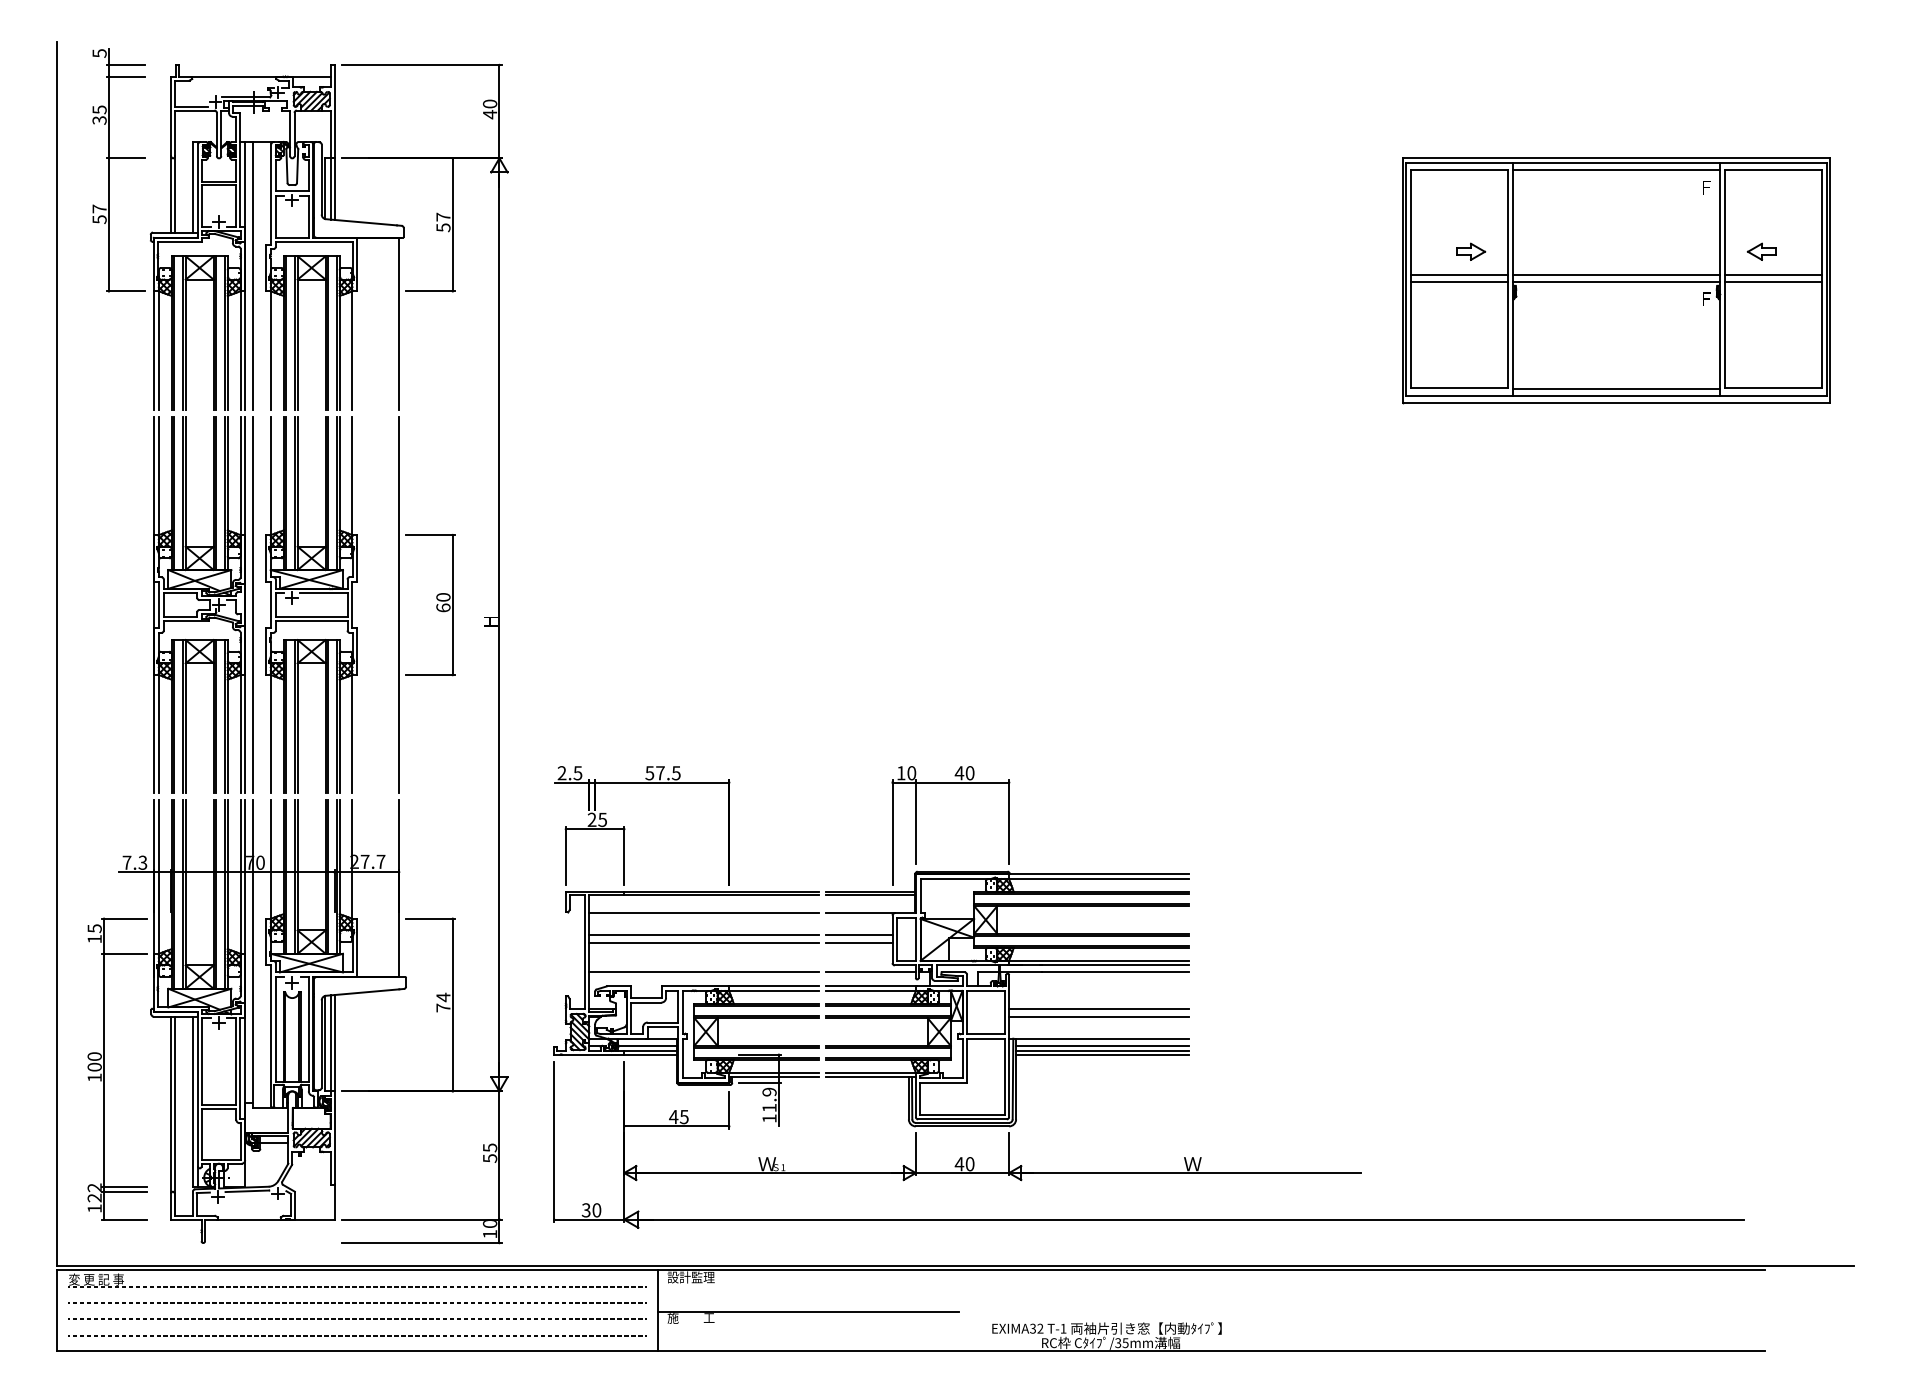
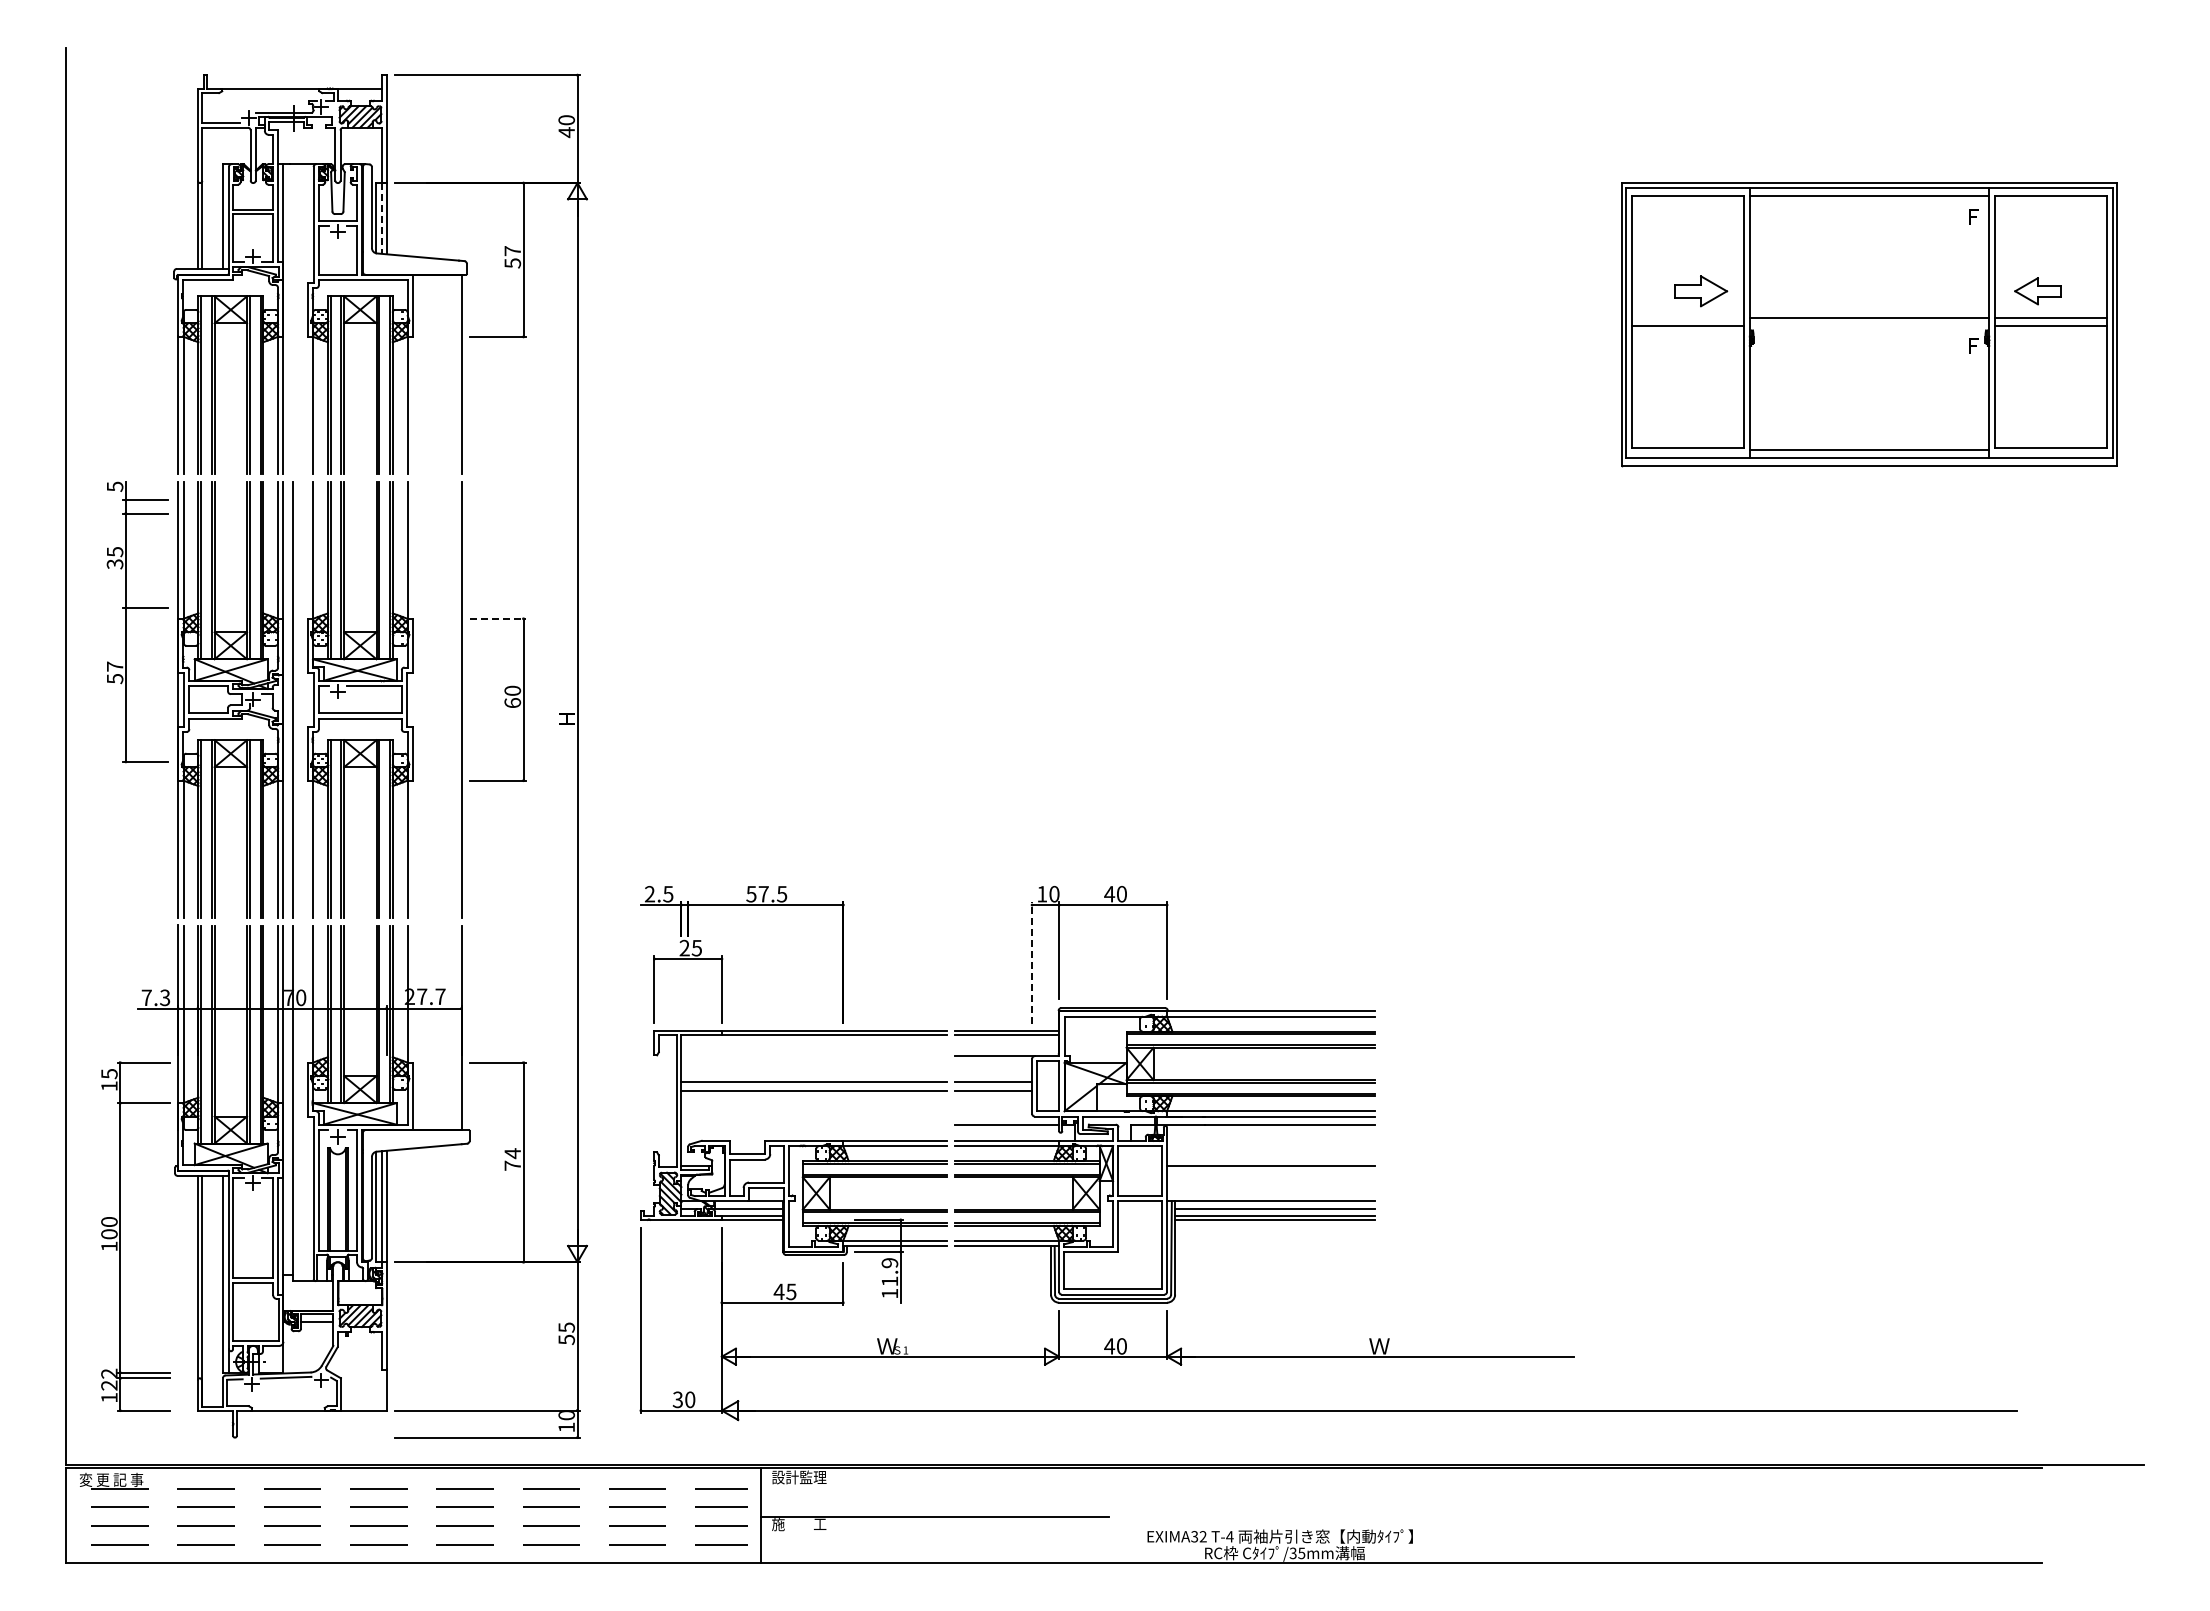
part: (109, 170) -> (126, 622), moved
line: (330, 189) -> (382, 219), solid -> dashed
part: (1471, 251) -> (1701, 290), size x1.6
part: (1761, 251) -> (2037, 290), size x1.4
line: (253, 275) -> (292, 318), removed
line: (1459, 275) -> (1687, 318), removed
line: (1616, 282) -> (1869, 326), removed
line: (431, 534) -> (498, 618), solid -> dashed
line: (892, 833) -> (1032, 963), solid -> dashed
line: (704, 913) -> (814, 1056), removed
line: (704, 972) -> (814, 1124), removed
line: (1098, 1016) -> (1270, 1175), removed
text: (1063, 1328) -> (1229, 1536), T-1 -> T-4

